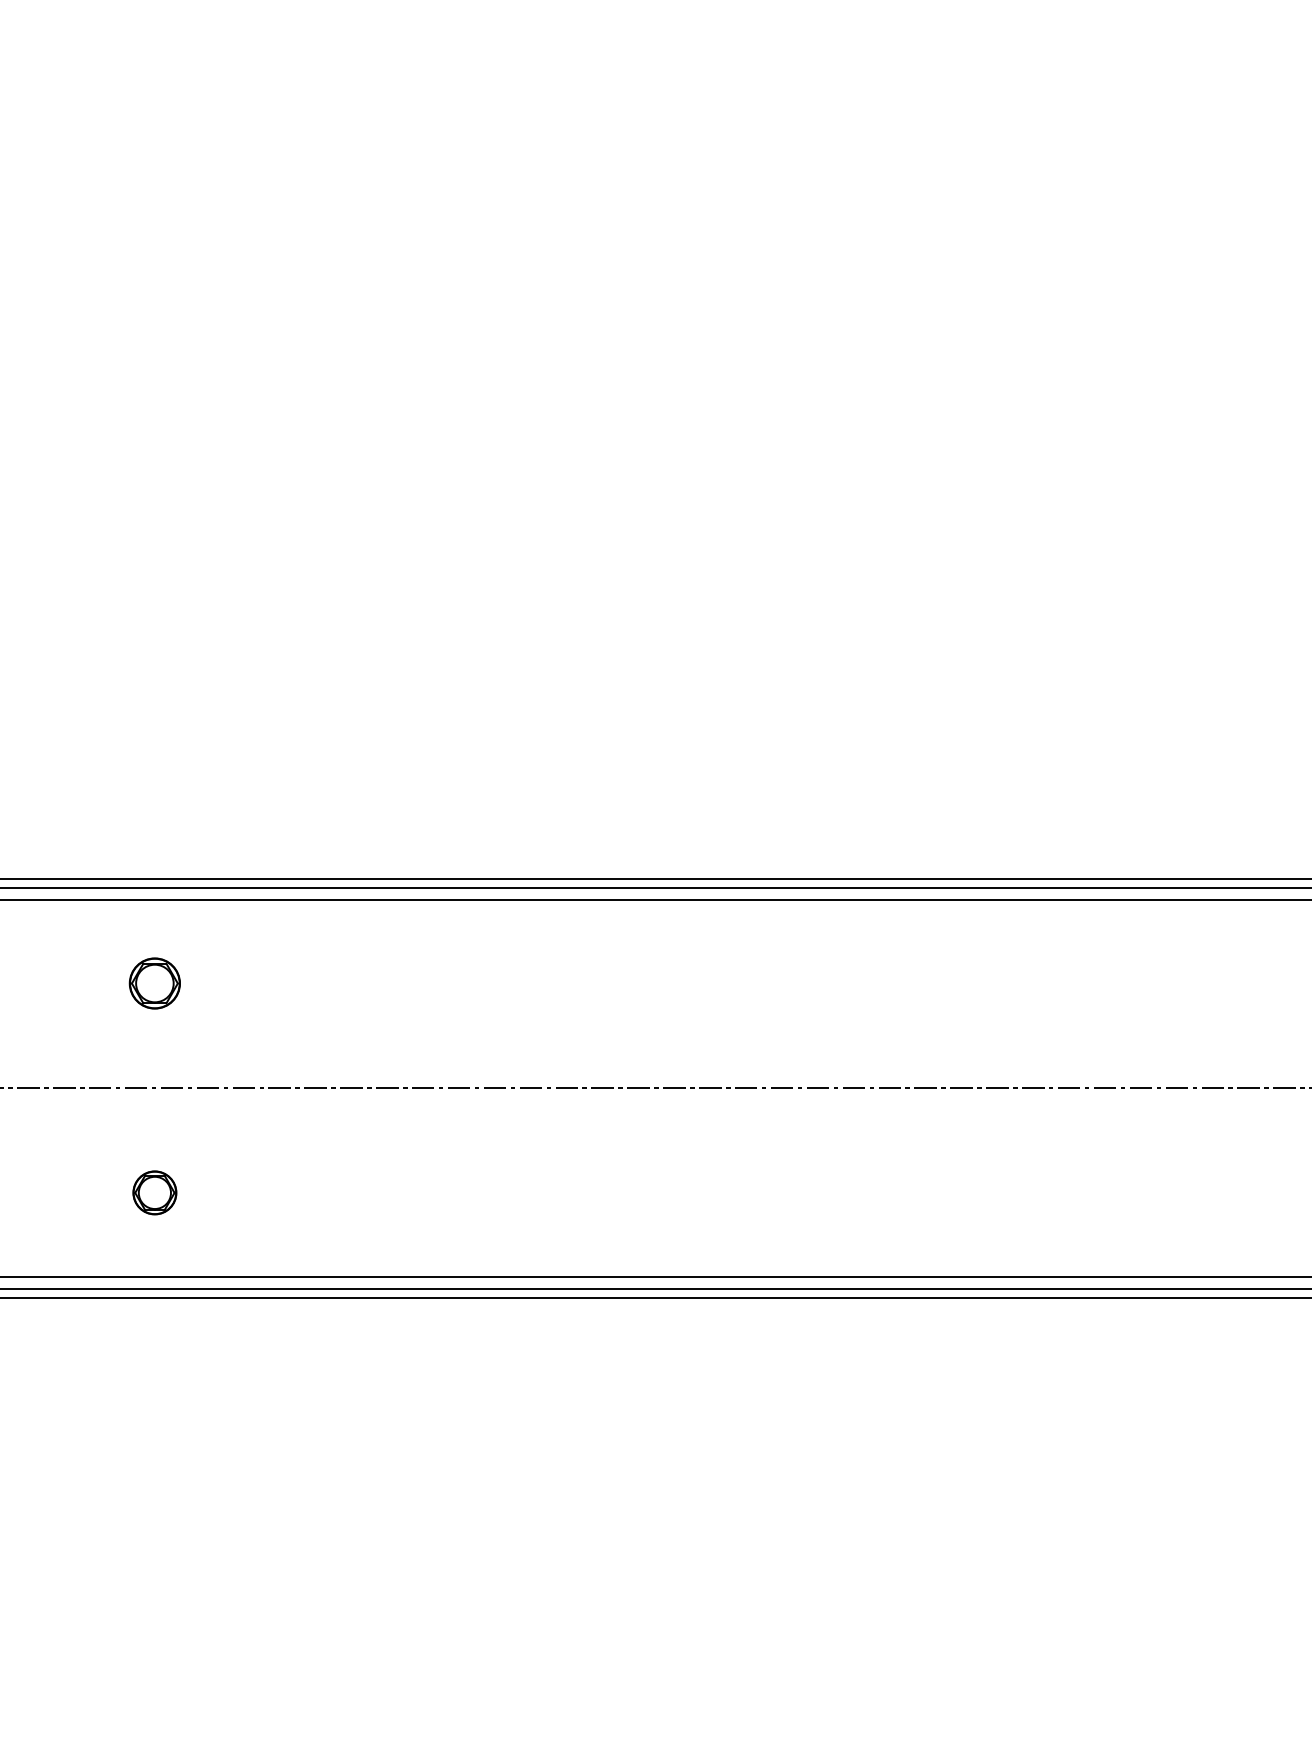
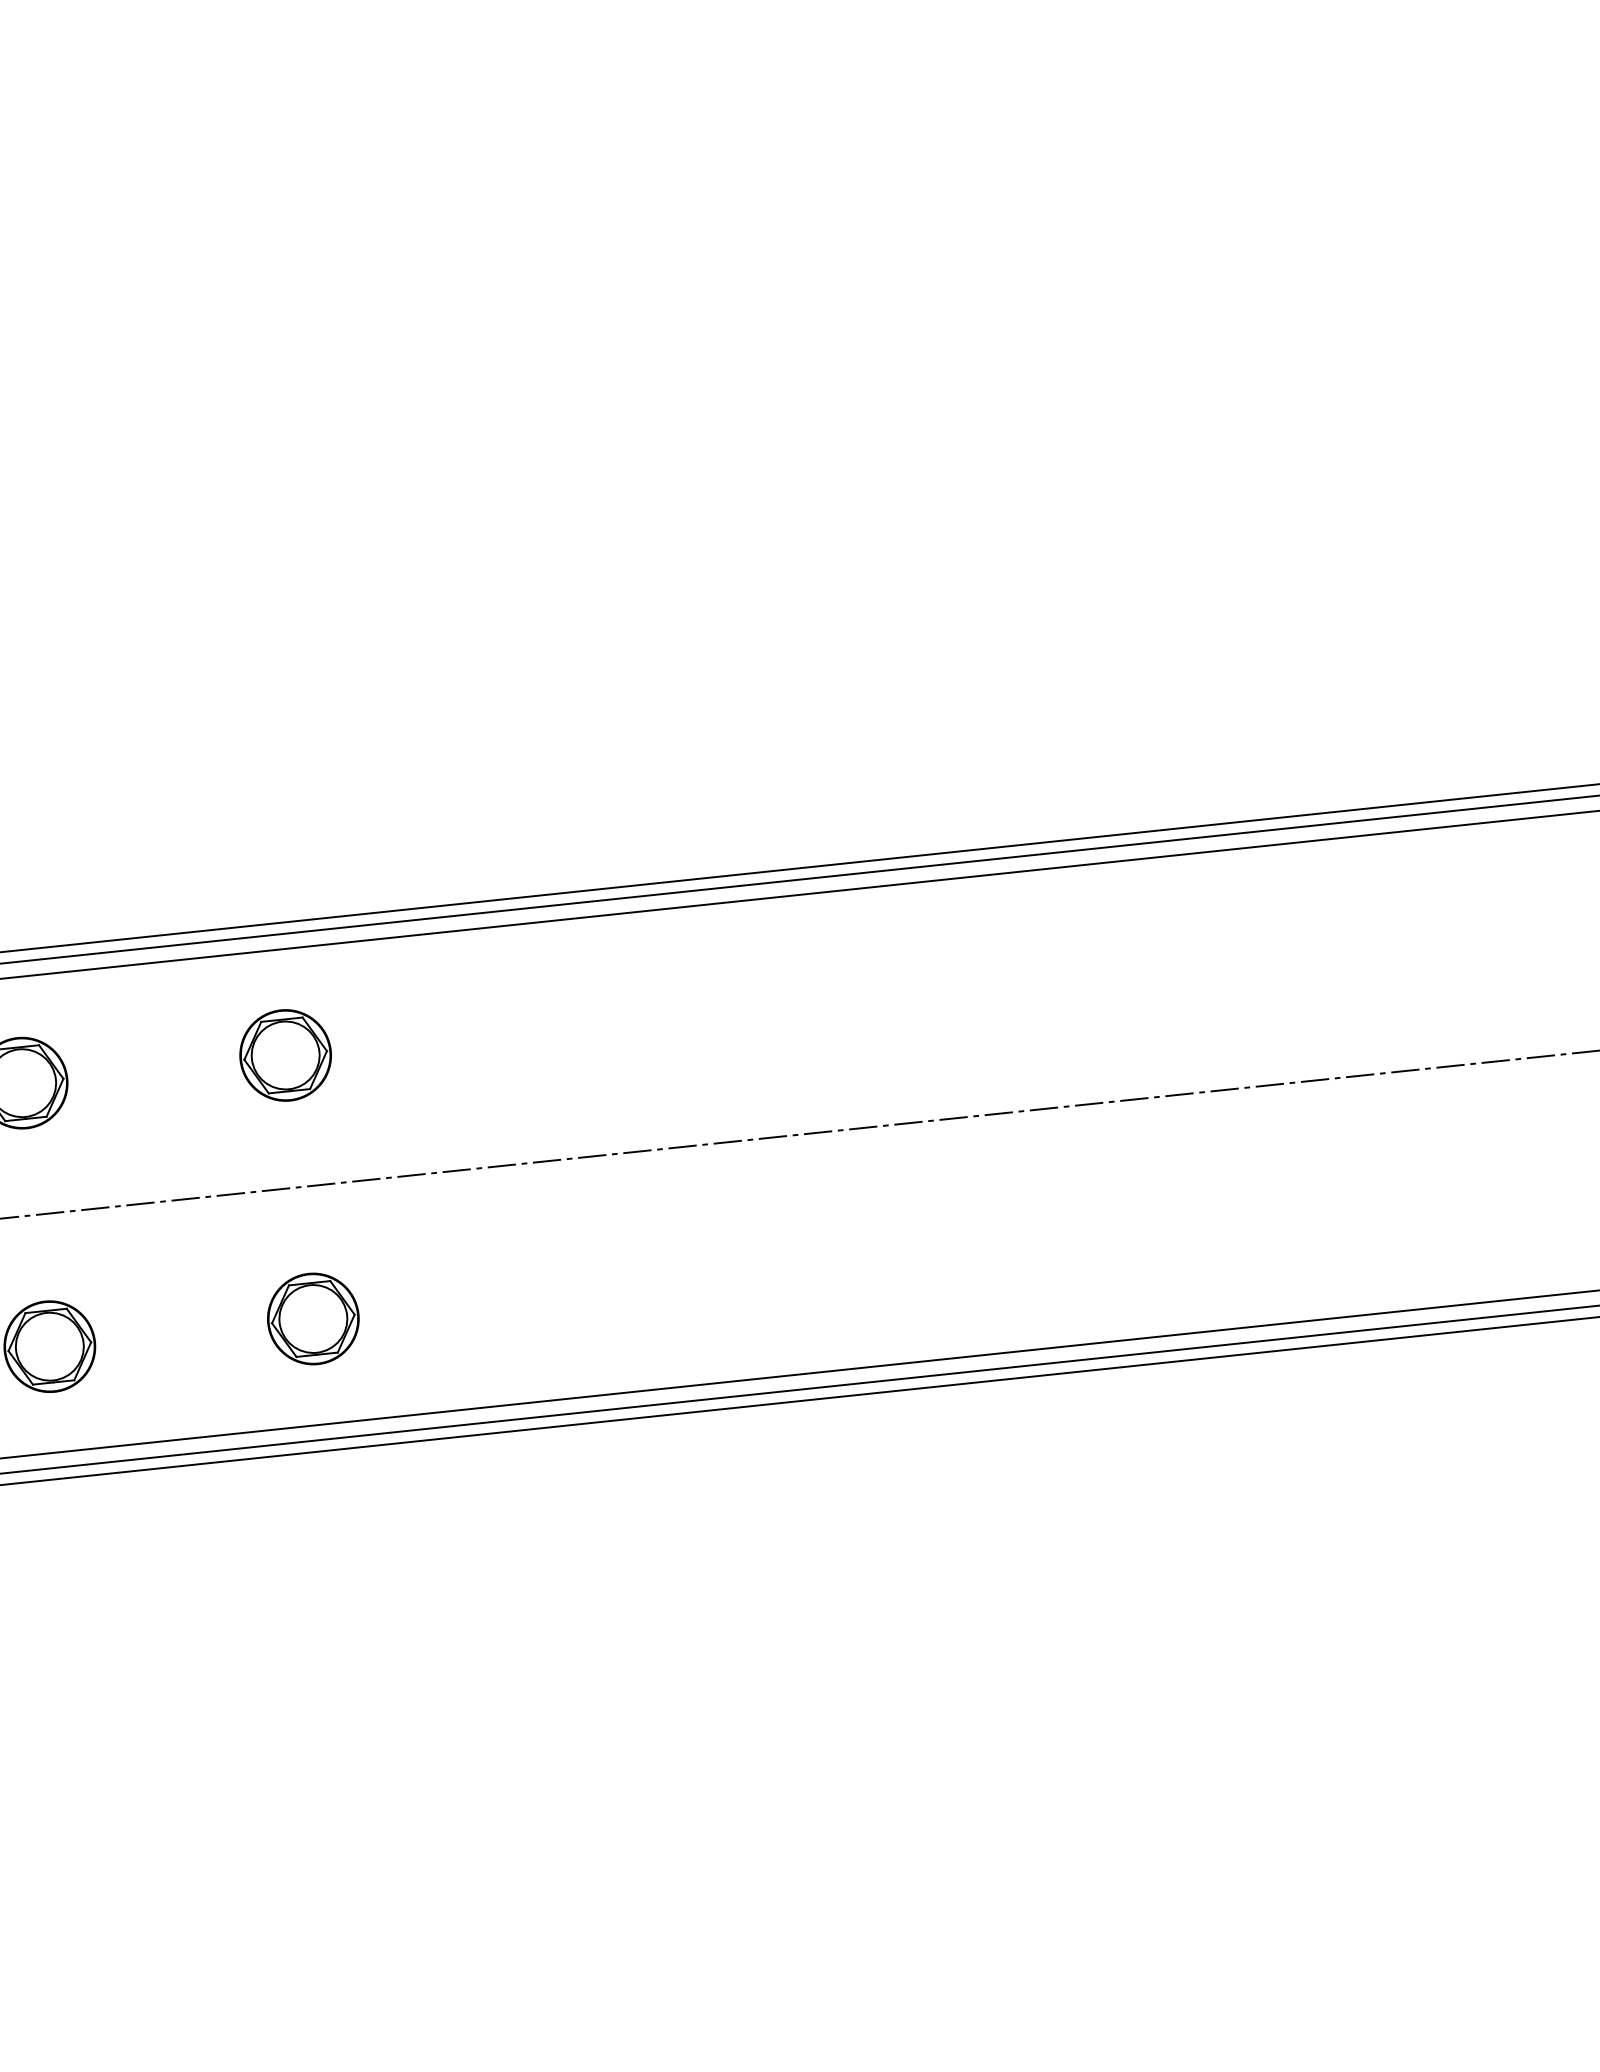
part: (154, 983) -> (285, 1055), size x1.43
part: (154, 1192) -> (312, 1318), size x1.67

